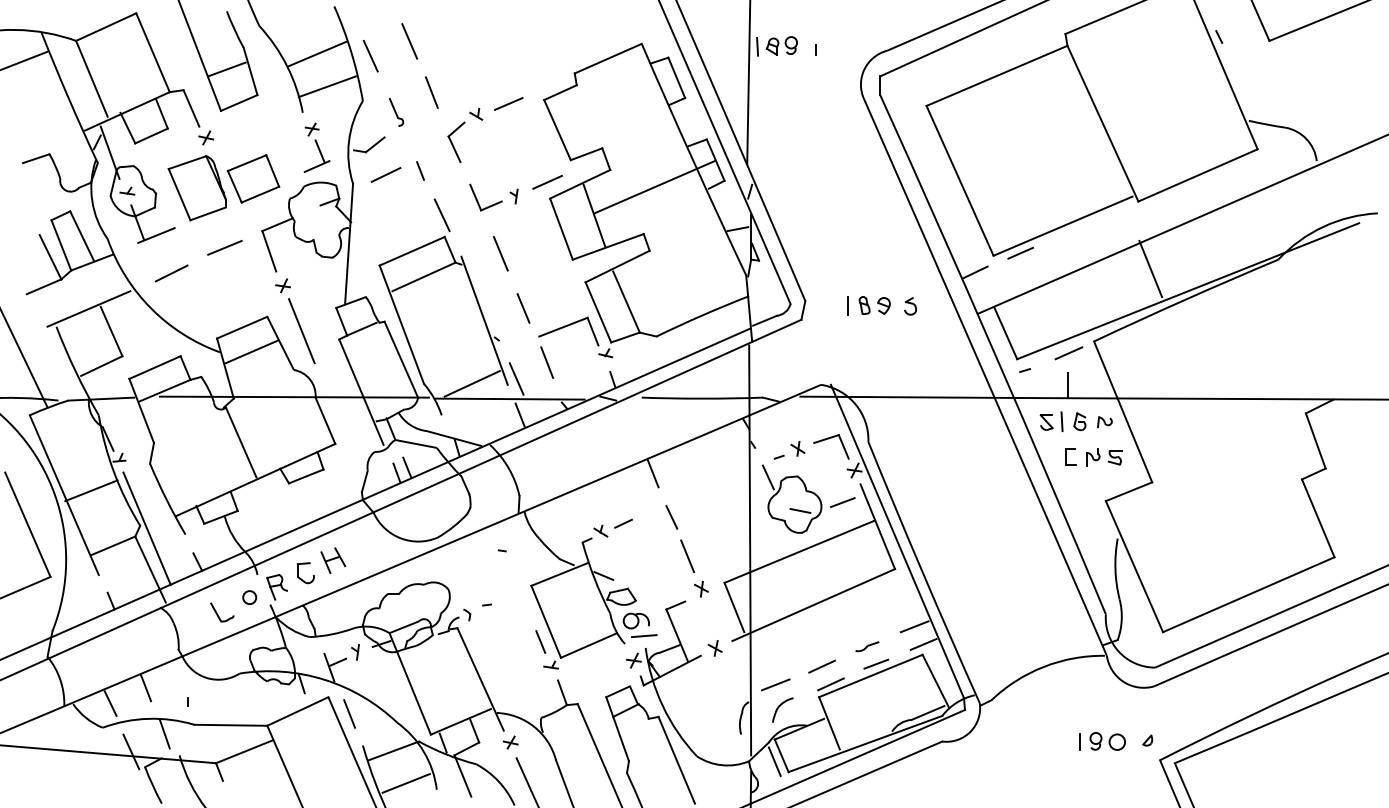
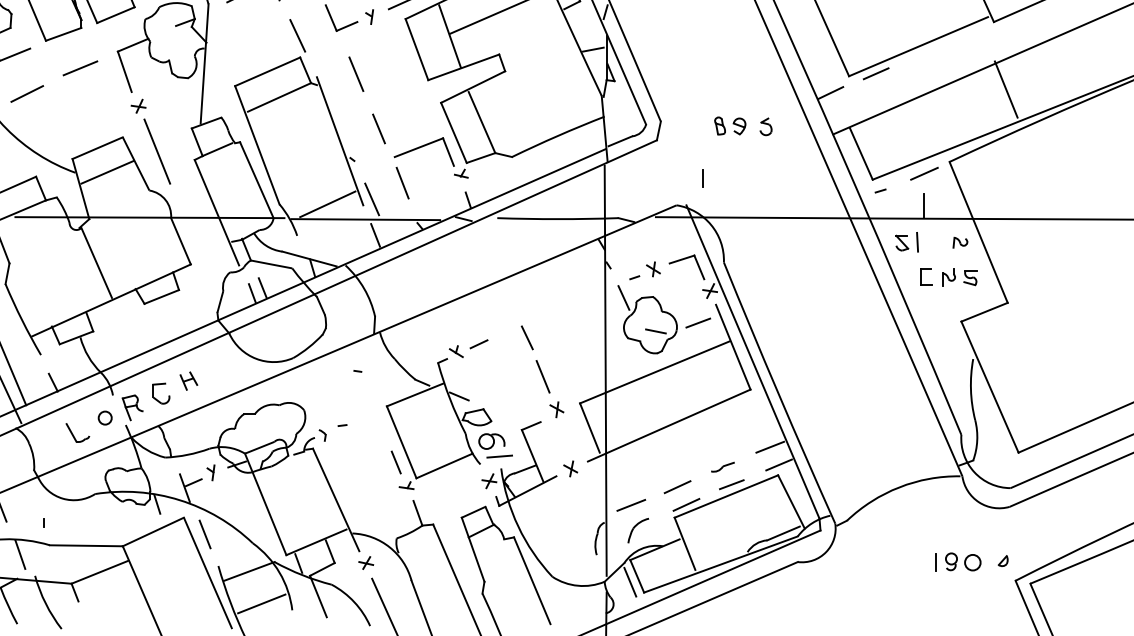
line: (847, 305) -> (703, 178), moved
part: (1079, 421) -> (935, 242), removed
line: (652, 473) -> (508, 294), removed
part: (333, 560) -> (189, 381), size x0.7

